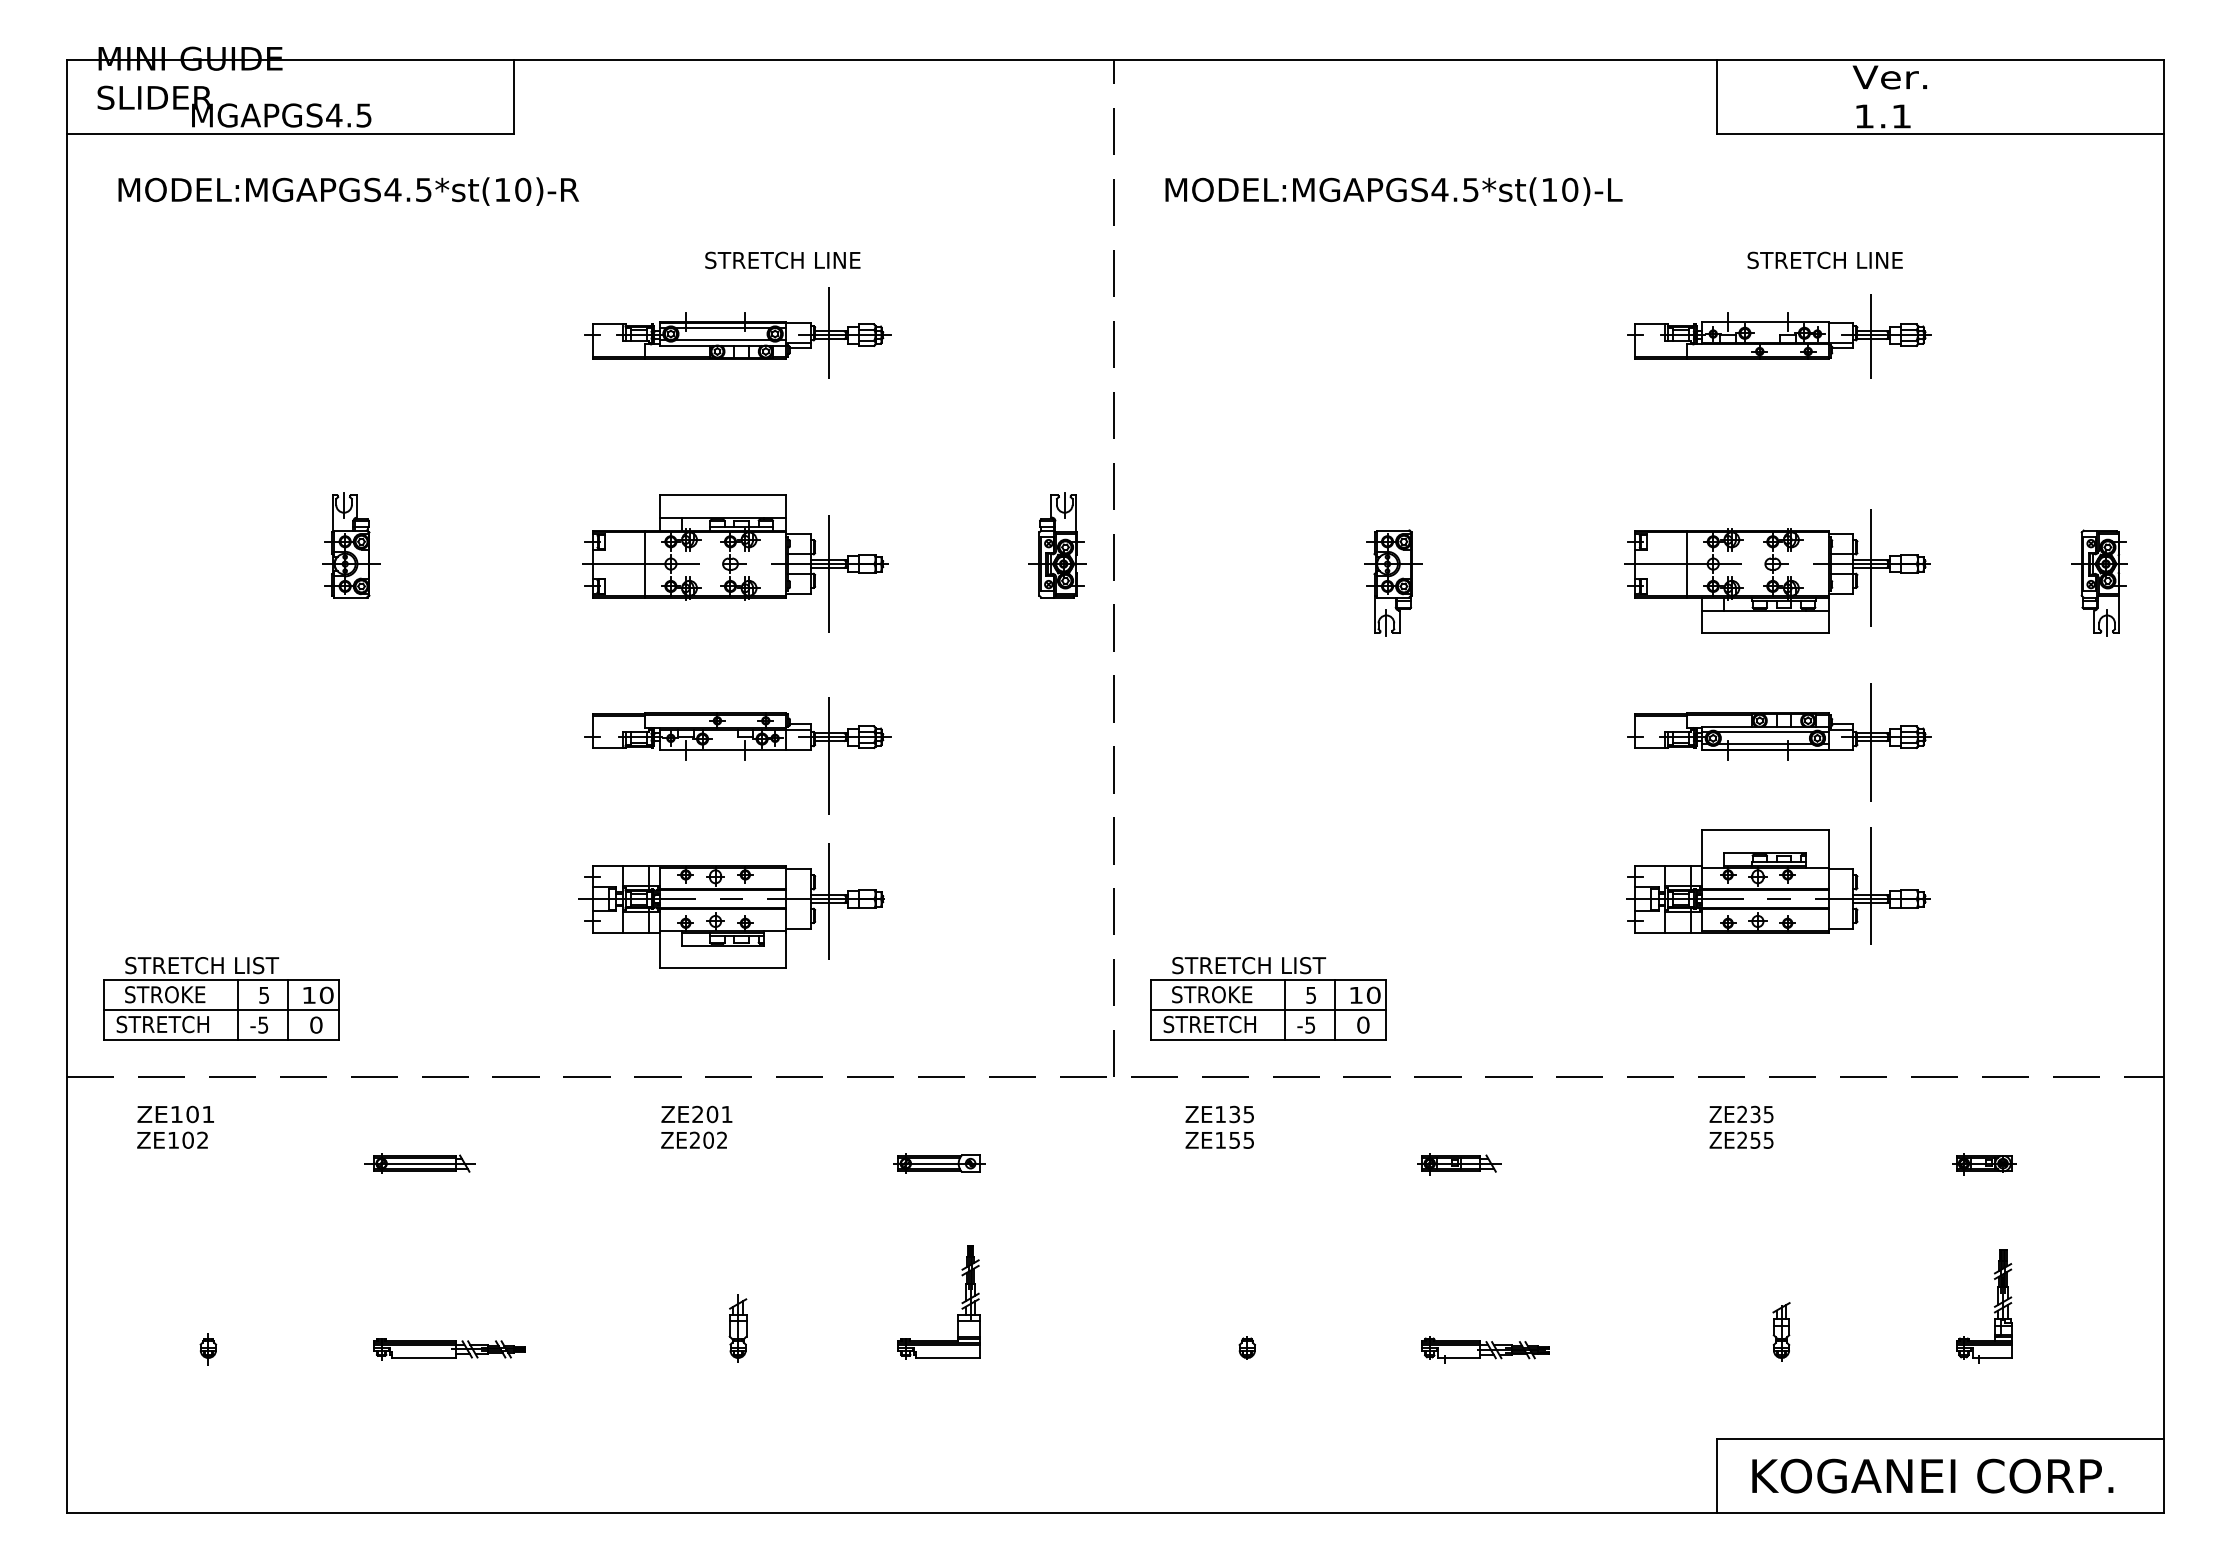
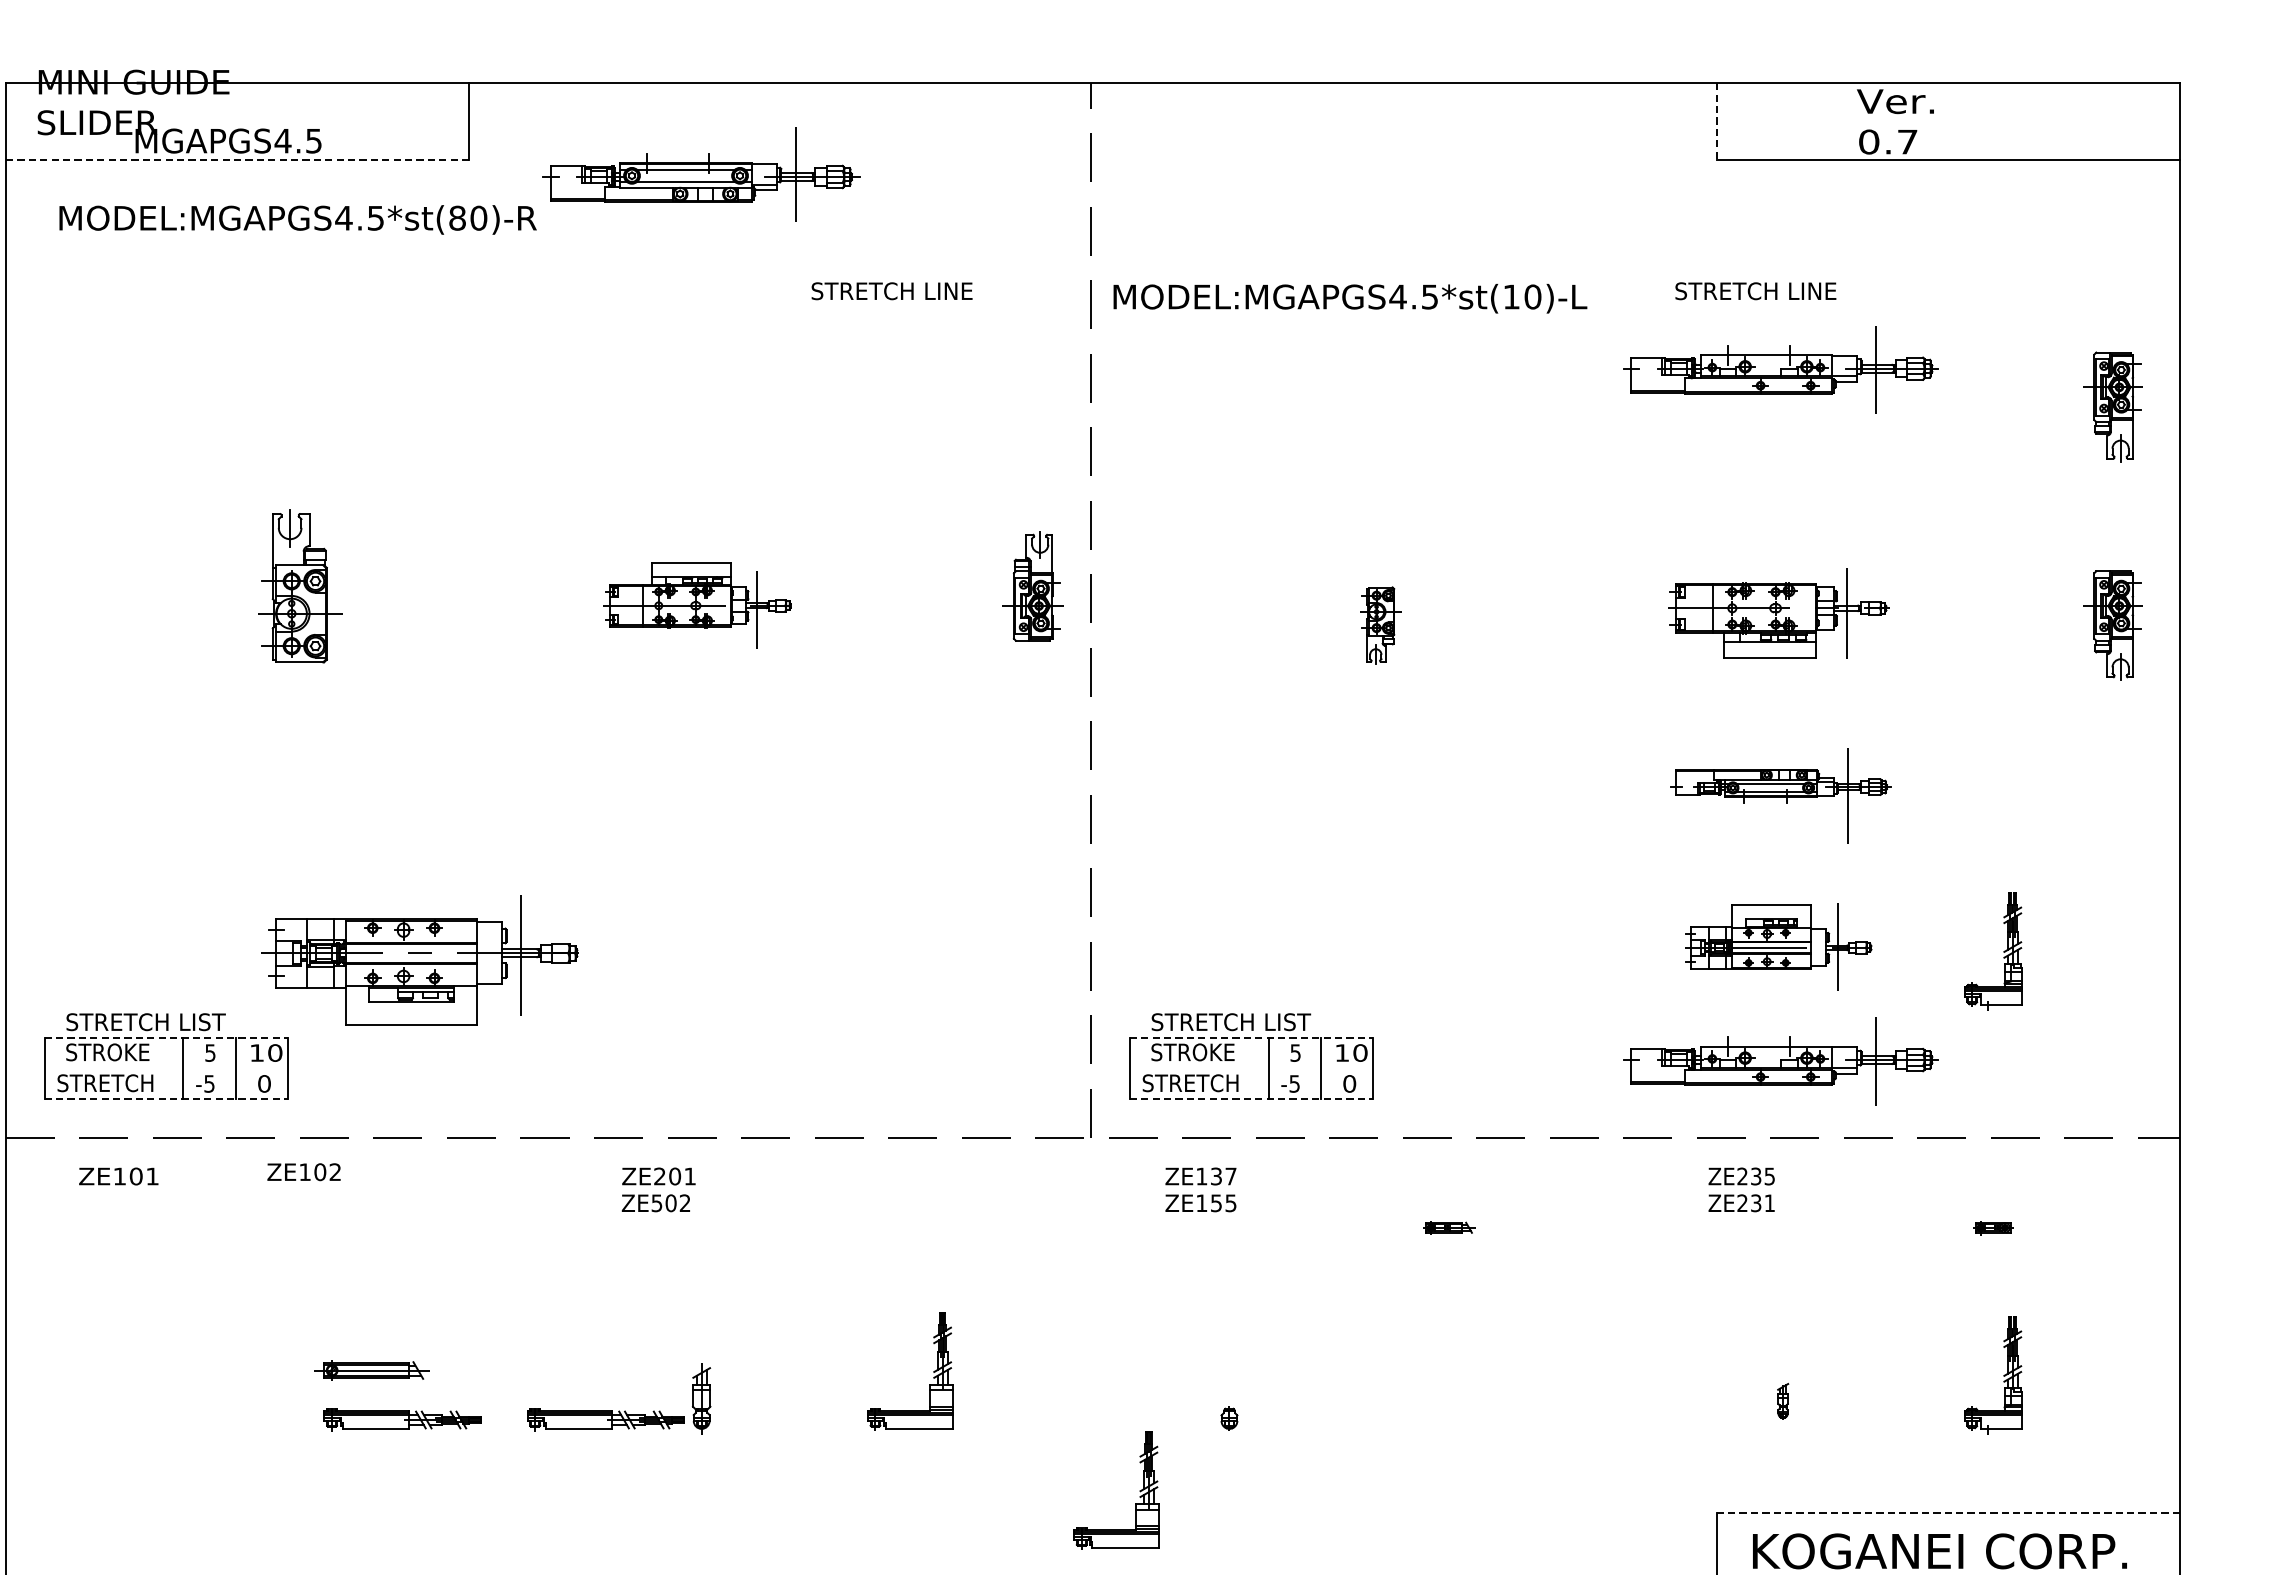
line: (1717, 97) -> (1716, 122), solid -> dashed
text: (1882, 116) -> (1887, 142), 1.1 -> 0.7
line: (290, 134) -> (237, 160), solid -> dashed
text: (502, 189) -> (457, 217), MODEL:MGAPGS4.5*st(10)-R -> MODEL:MGAPGS4.5*st(80)-R
text: (1393, 191) -> (1349, 298), moved
text: (782, 259) -> (891, 290), moved
text: (1824, 259) -> (1755, 290), moved
part: (737, 332) -> (701, 174), moved
part: (2099, 371) -> (2112, 406), added
part: (351, 545) -> (300, 586), size x1.4
part: (735, 563) -> (698, 605), size x0.6
part: (1777, 571) -> (1778, 613), size x0.7
part: (1393, 582) -> (1380, 625), size x0.7
part: (1779, 742) -> (1781, 790), size x0.7
part: (737, 755) -> (701, 804), removed
part: (1778, 885) -> (1780, 939), size x0.6
part: (1994, 897) -> (2003, 951), added
part: (731, 905) -> (420, 959), moved
line: (221, 980) -> (166, 1037), solid -> dashed
line: (1268, 980) -> (1251, 1037), solid -> dashed
part: (1779, 1003) -> (1781, 1061), added
line: (221, 1010) -> (166, 1068), removed
line: (1268, 1010) -> (1251, 1068), removed
line: (221, 1040) -> (166, 1099), solid -> dashed
line: (1268, 1040) -> (1251, 1099), solid -> dashed
text: (1248, 1114) -> (1230, 1176), ZE135 -> ZE137
text: (172, 1139) -> (304, 1171), moved
text: (694, 1139) -> (656, 1202), ZE202 -> ZE502
text: (1762, 1139) -> (1763, 1202), ZE255 -> ZE231
part: (419, 1163) -> (371, 1370), moved
part: (939, 1163) -> (910, 1227), removed
part: (1459, 1164) -> (1449, 1228), size x0.6
part: (1984, 1164) -> (1993, 1228), size x0.6
part: (1781, 1331) -> (1783, 1401), size x0.6
part: (208, 1349) -> (152, 1420), removed
part: (645, 1349) -> (605, 1420), added
part: (1485, 1349) -> (1476, 1420), removed
part: (1156, 1429) -> (1135, 1503), added
line: (1941, 1438) -> (1948, 1512), solid -> dashed

